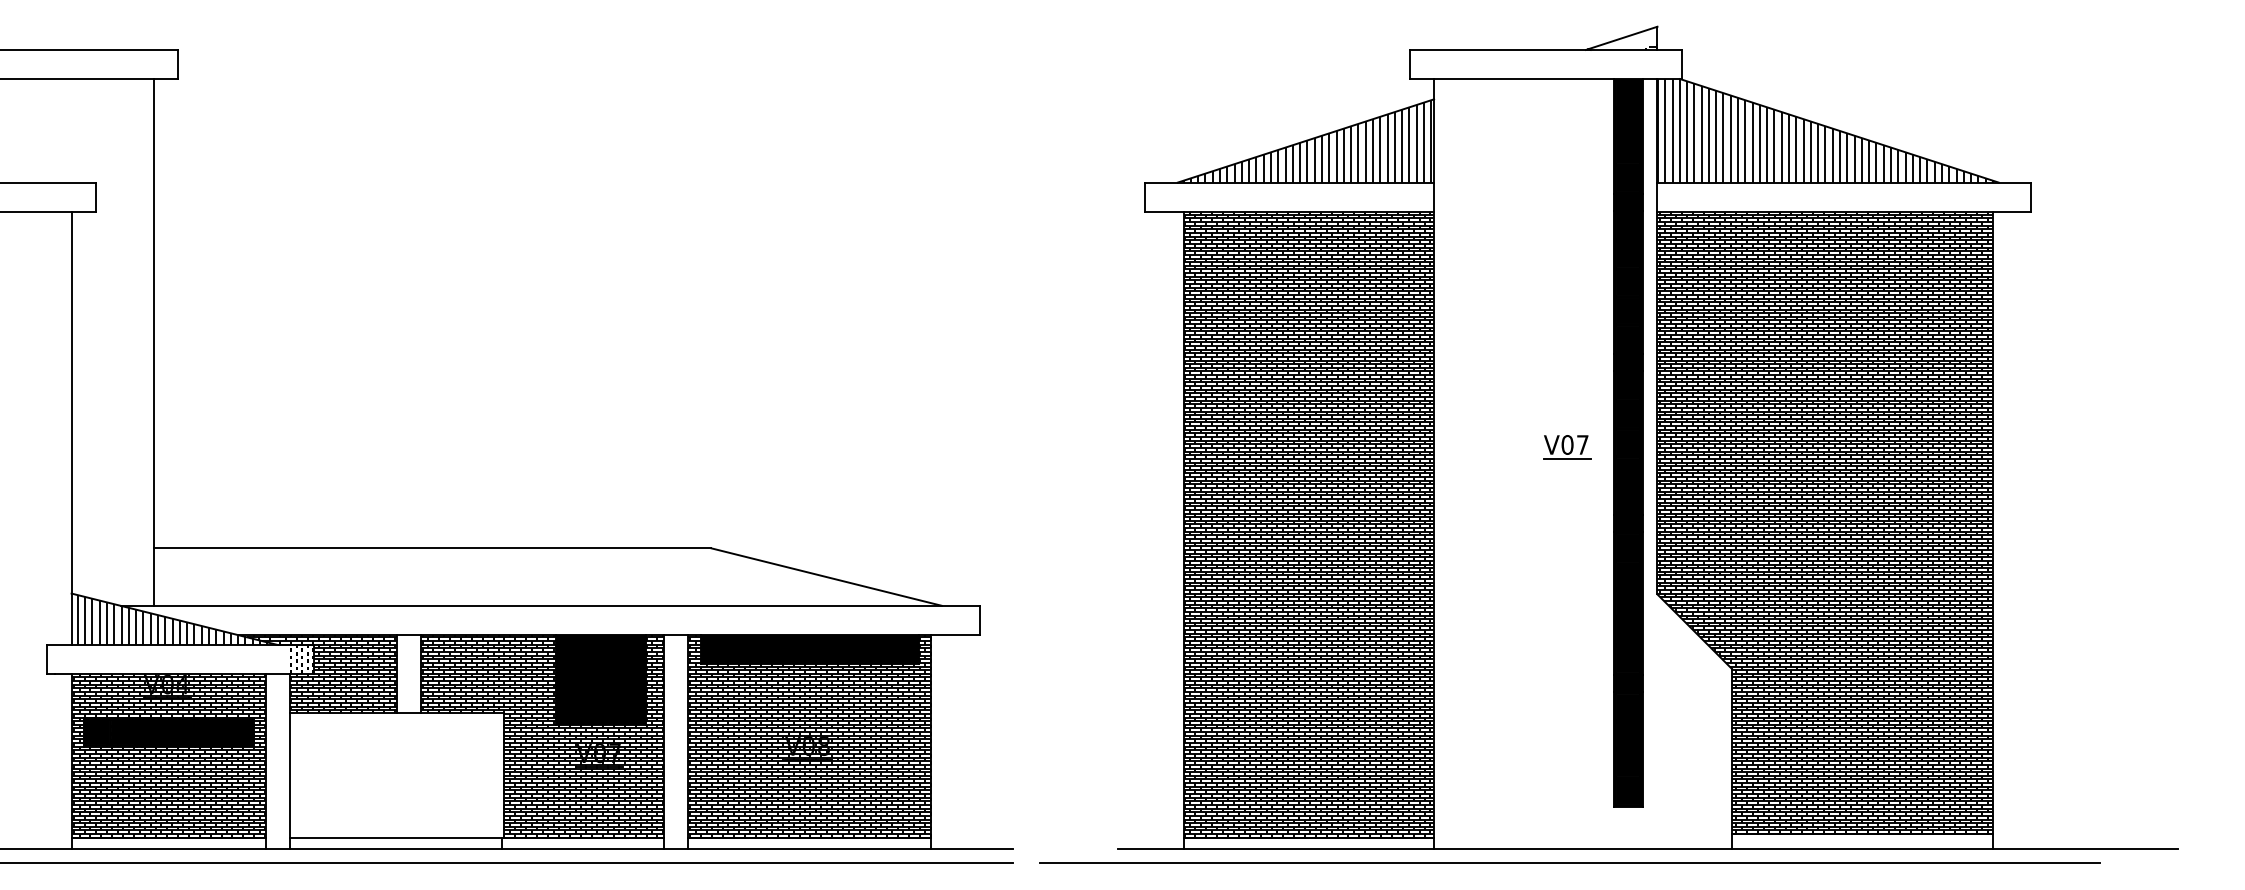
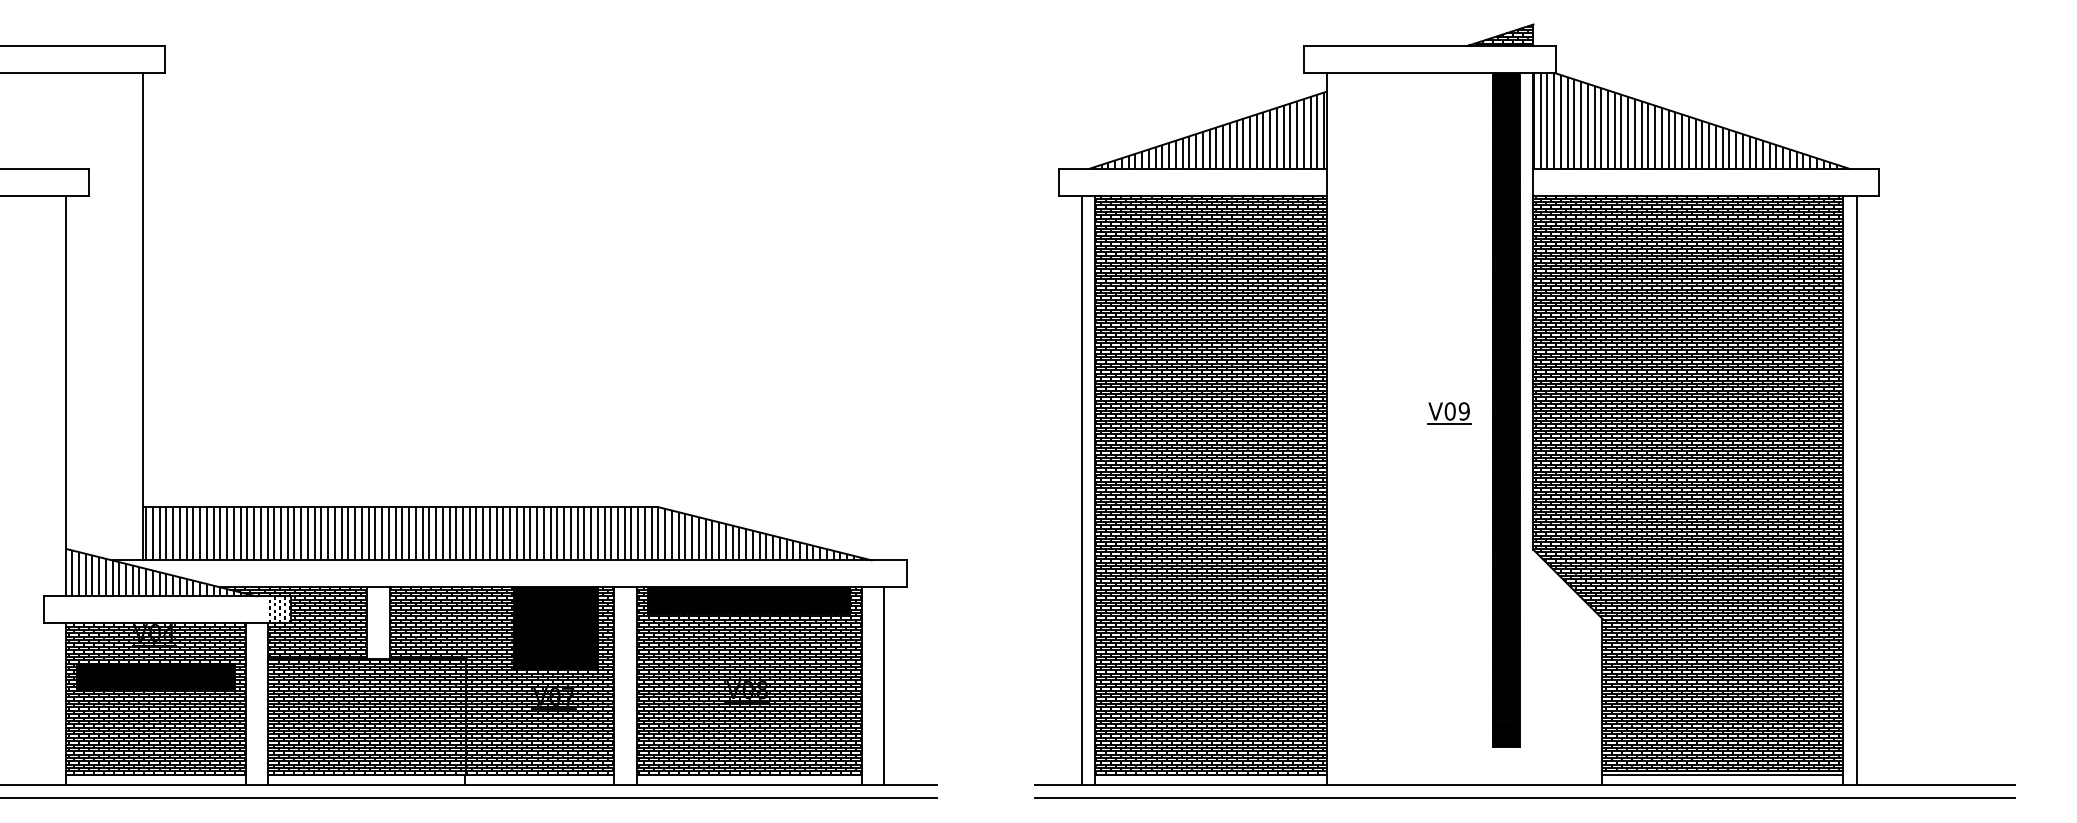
hatch: (1625, 39) -> (1503, 36), added
text: (1581, 445) -> (1463, 411), V07 -> V09
line: (1168, 529) -> (1081, 489), added
line: (2006, 529) -> (1856, 489), added
hatch: (547, 576) -> (506, 533), added
line: (956, 741) -> (884, 685), added
hatch: (396, 775) -> (366, 717), added
line: (1861, 838) -> (1722, 775), added
line: (1569, 862) -> (1524, 797), moved

